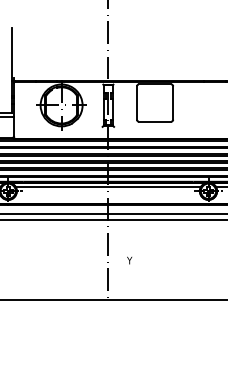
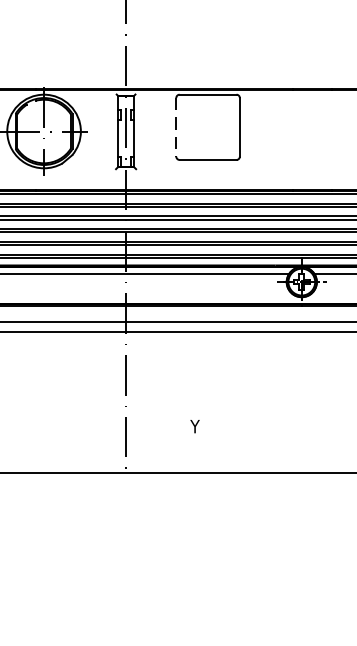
line: (136, 103) -> (175, 128), solid -> dashed
text: (129, 260) -> (194, 426), moved

